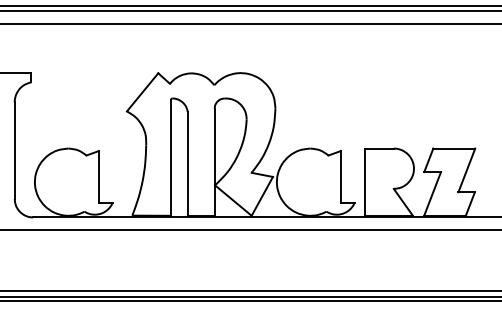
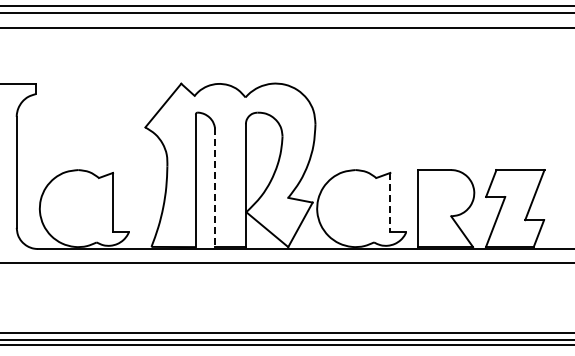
line: (188, 164) -> (215, 188), solid -> dashed
line: (340, 176) -> (390, 202), solid -> dashed

